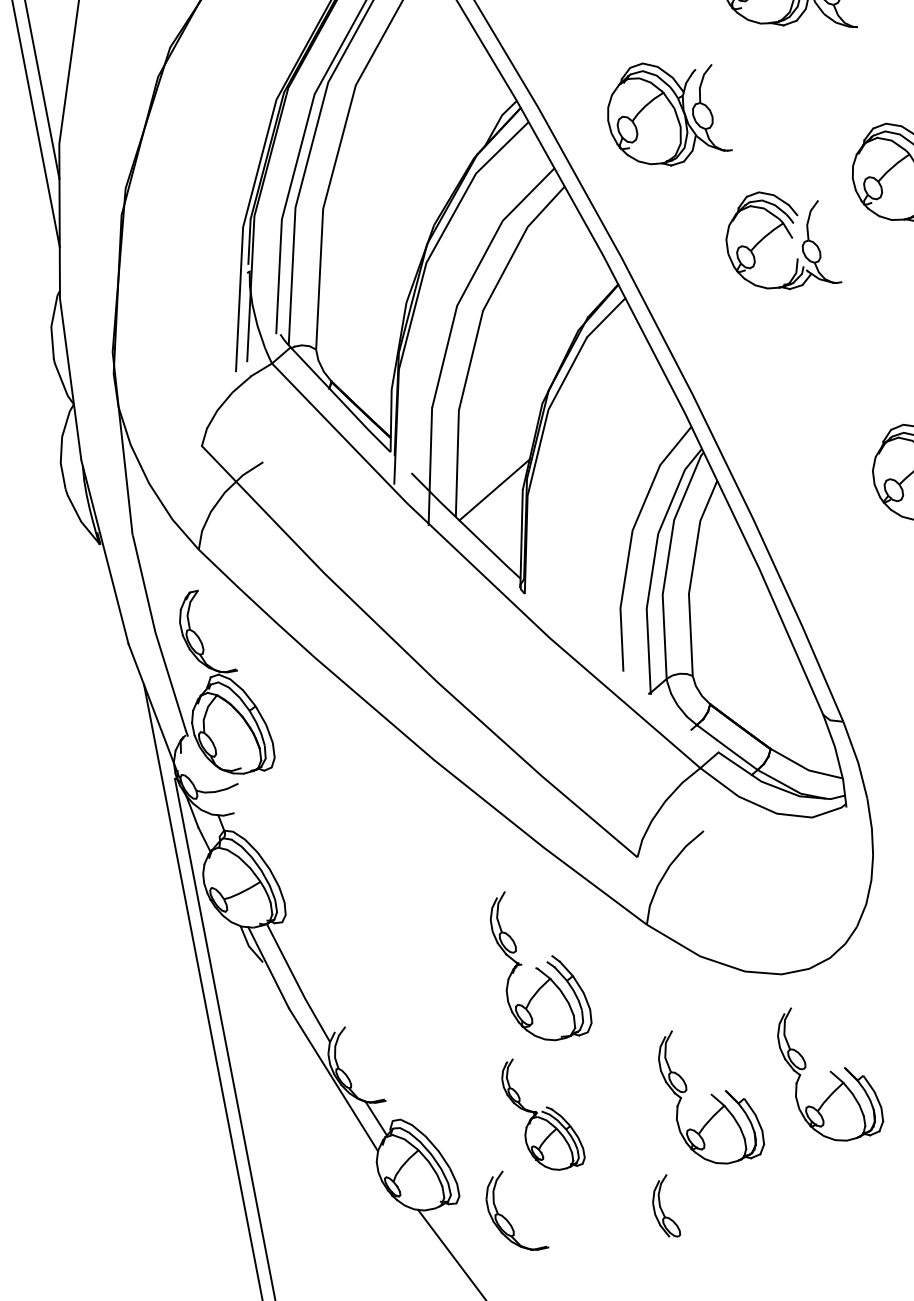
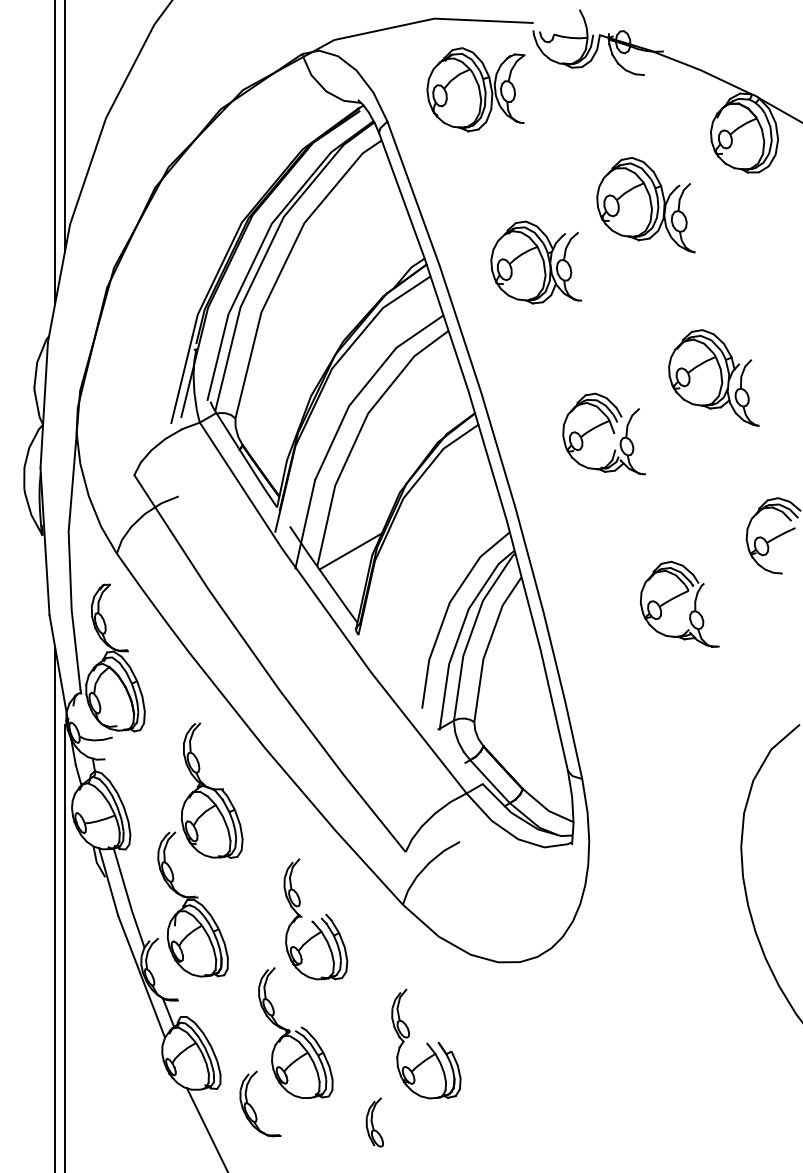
part: (664, 113) -> (535, 262), moved
part: (771, 232) -> (599, 426), moved
part: (376, 904) -> (200, 849), added
part: (829, 1071) -> (520, 1043), removed
part: (541, 1112) -> (295, 1032), size x1.43

